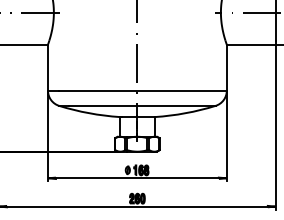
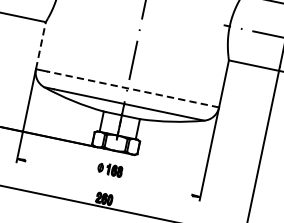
line: (47, 67) -> (40, 45), solid -> dashed
line: (142, 90) -> (132, 89), solid -> dashed
line: (136, 178) -> (107, 178), removed

